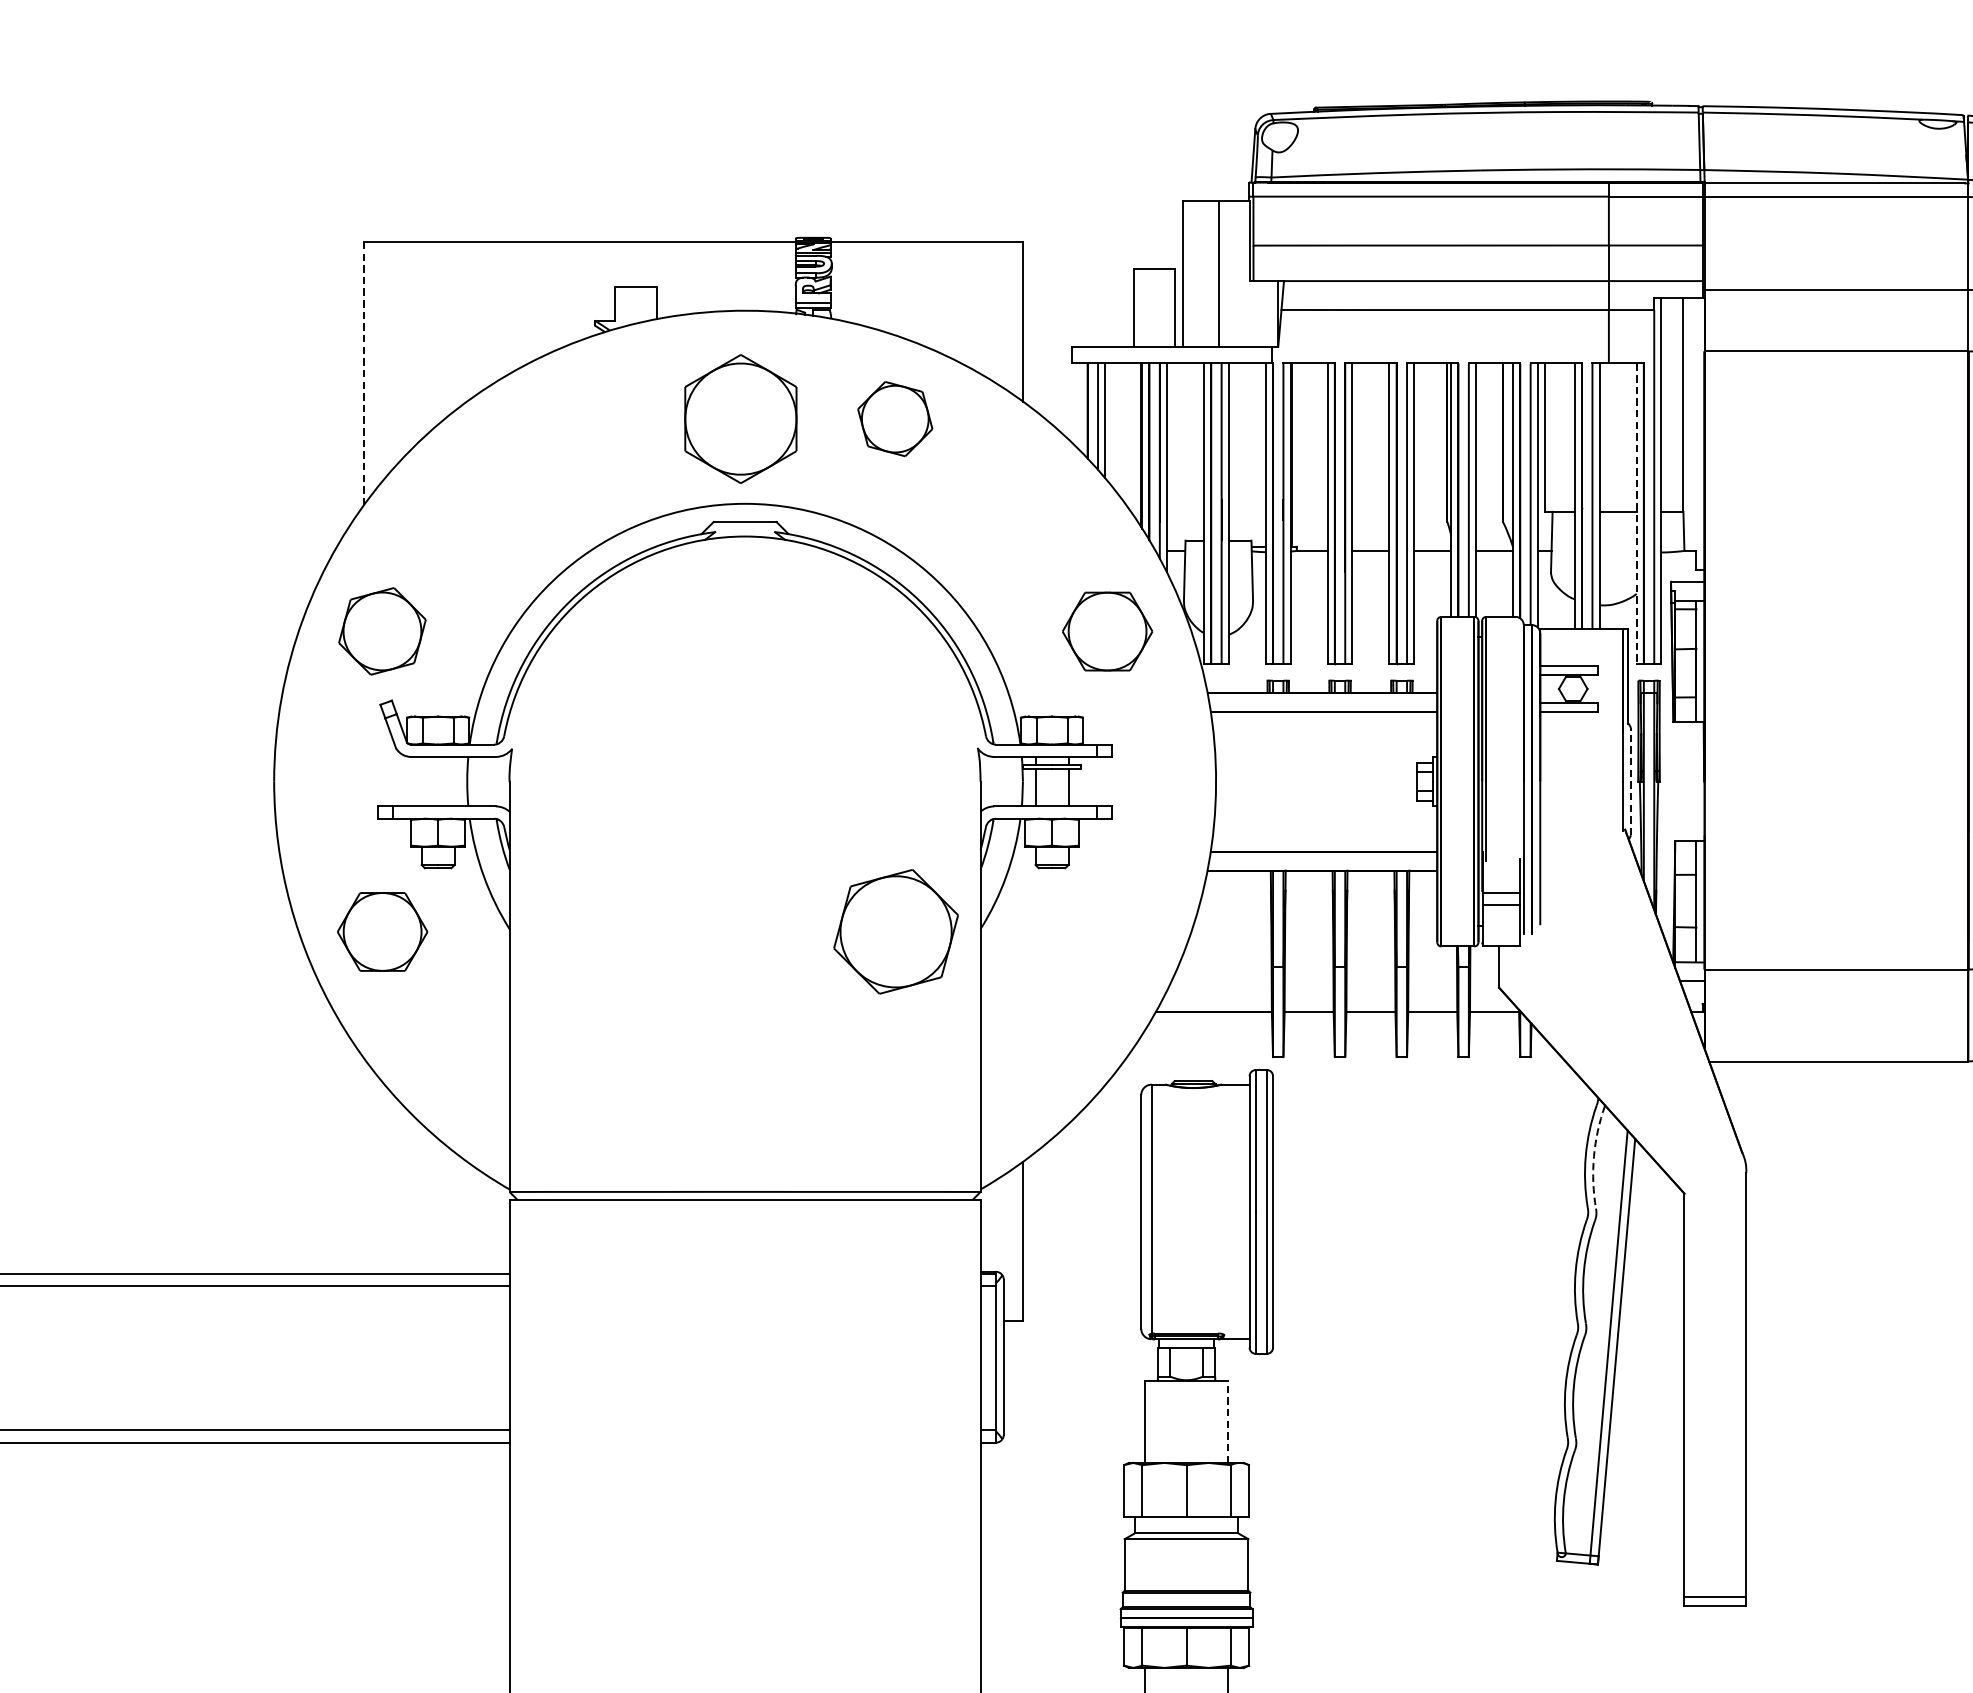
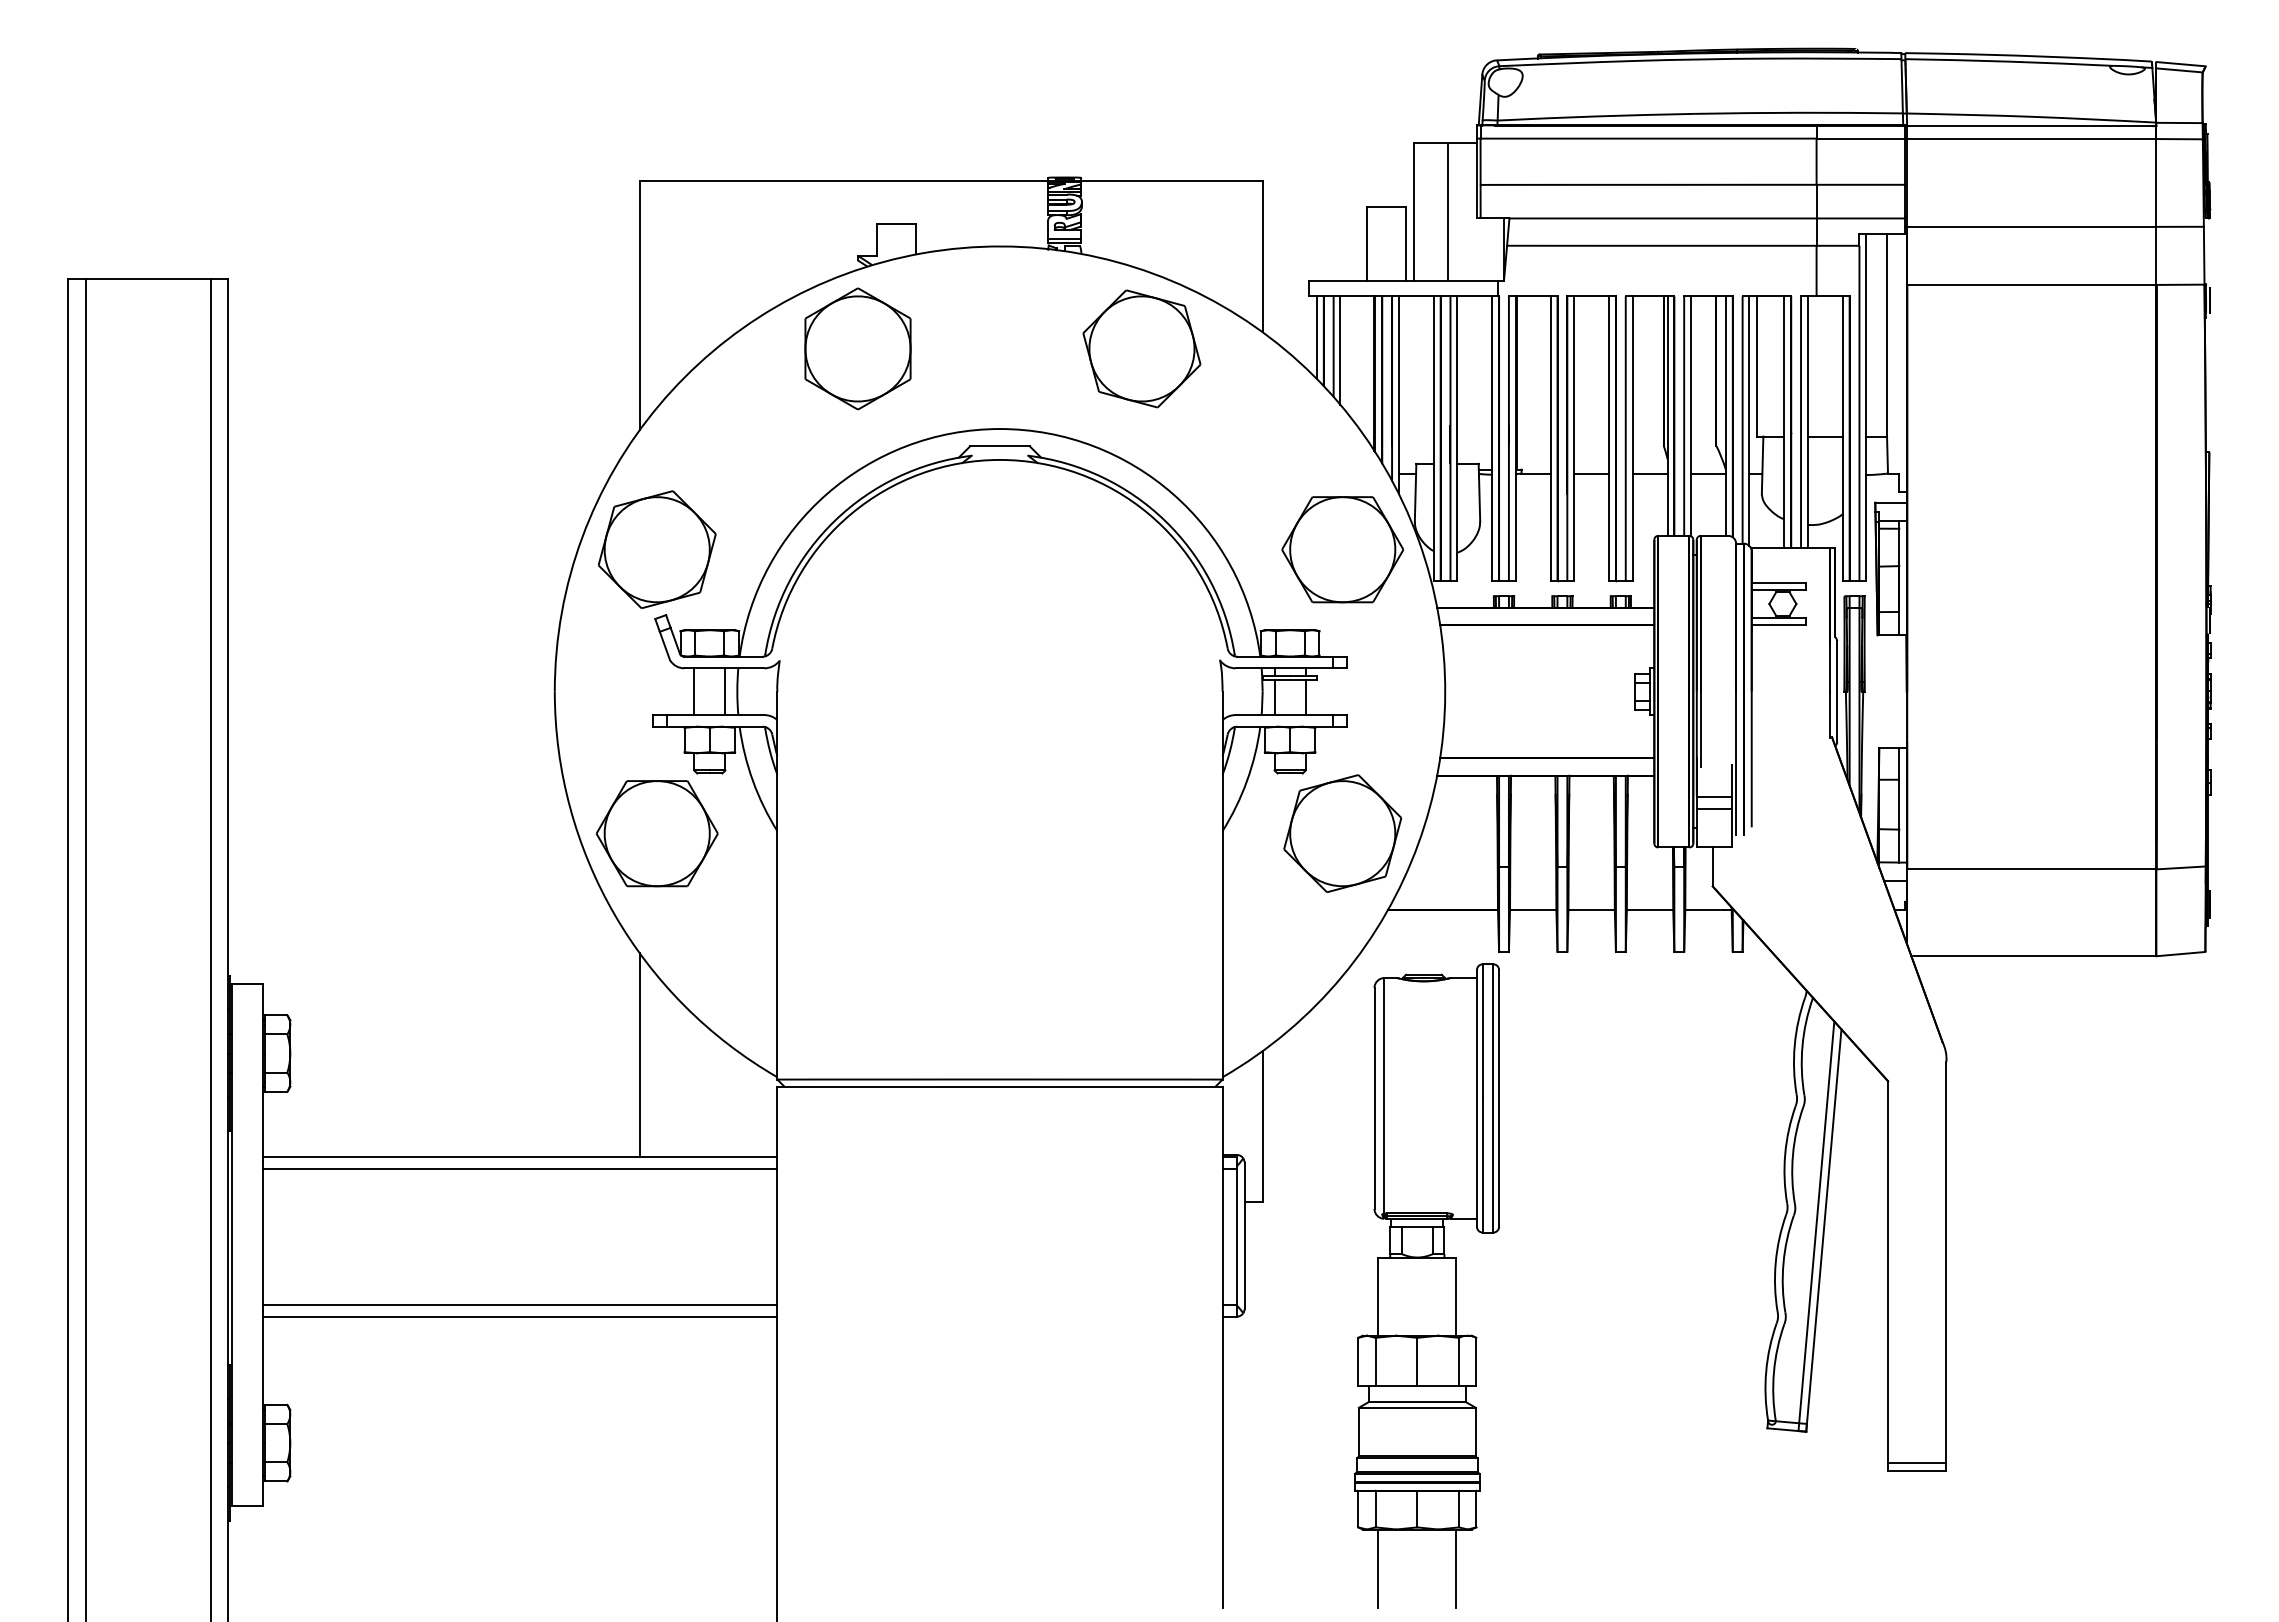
line: (363, 374) -> (639, 306), dashed -> solid
line: (1080, 407) -> (1317, 337), added
part: (740, 418) -> (857, 348), moved
part: (894, 418) -> (1141, 348), size x1.67
line: (1636, 514) -> (1842, 439), dashed -> solid
part: (381, 631) -> (656, 549), size x1.43
part: (1107, 631) -> (1342, 549), size x1.43
line: (421, 781) -> (694, 691), added
line: (454, 781) -> (725, 691), added
line: (1631, 781) -> (1837, 691), dashed -> solid
part: (382, 931) -> (657, 833), size x1.43
part: (895, 931) -> (1342, 833), moved
arc: (1593, 1156) -> (1802, 1046), dashed -> solid
line: (363, 1165) -> (639, 1054), added
line: (1227, 1421) -> (1456, 1296), dashed -> solid

